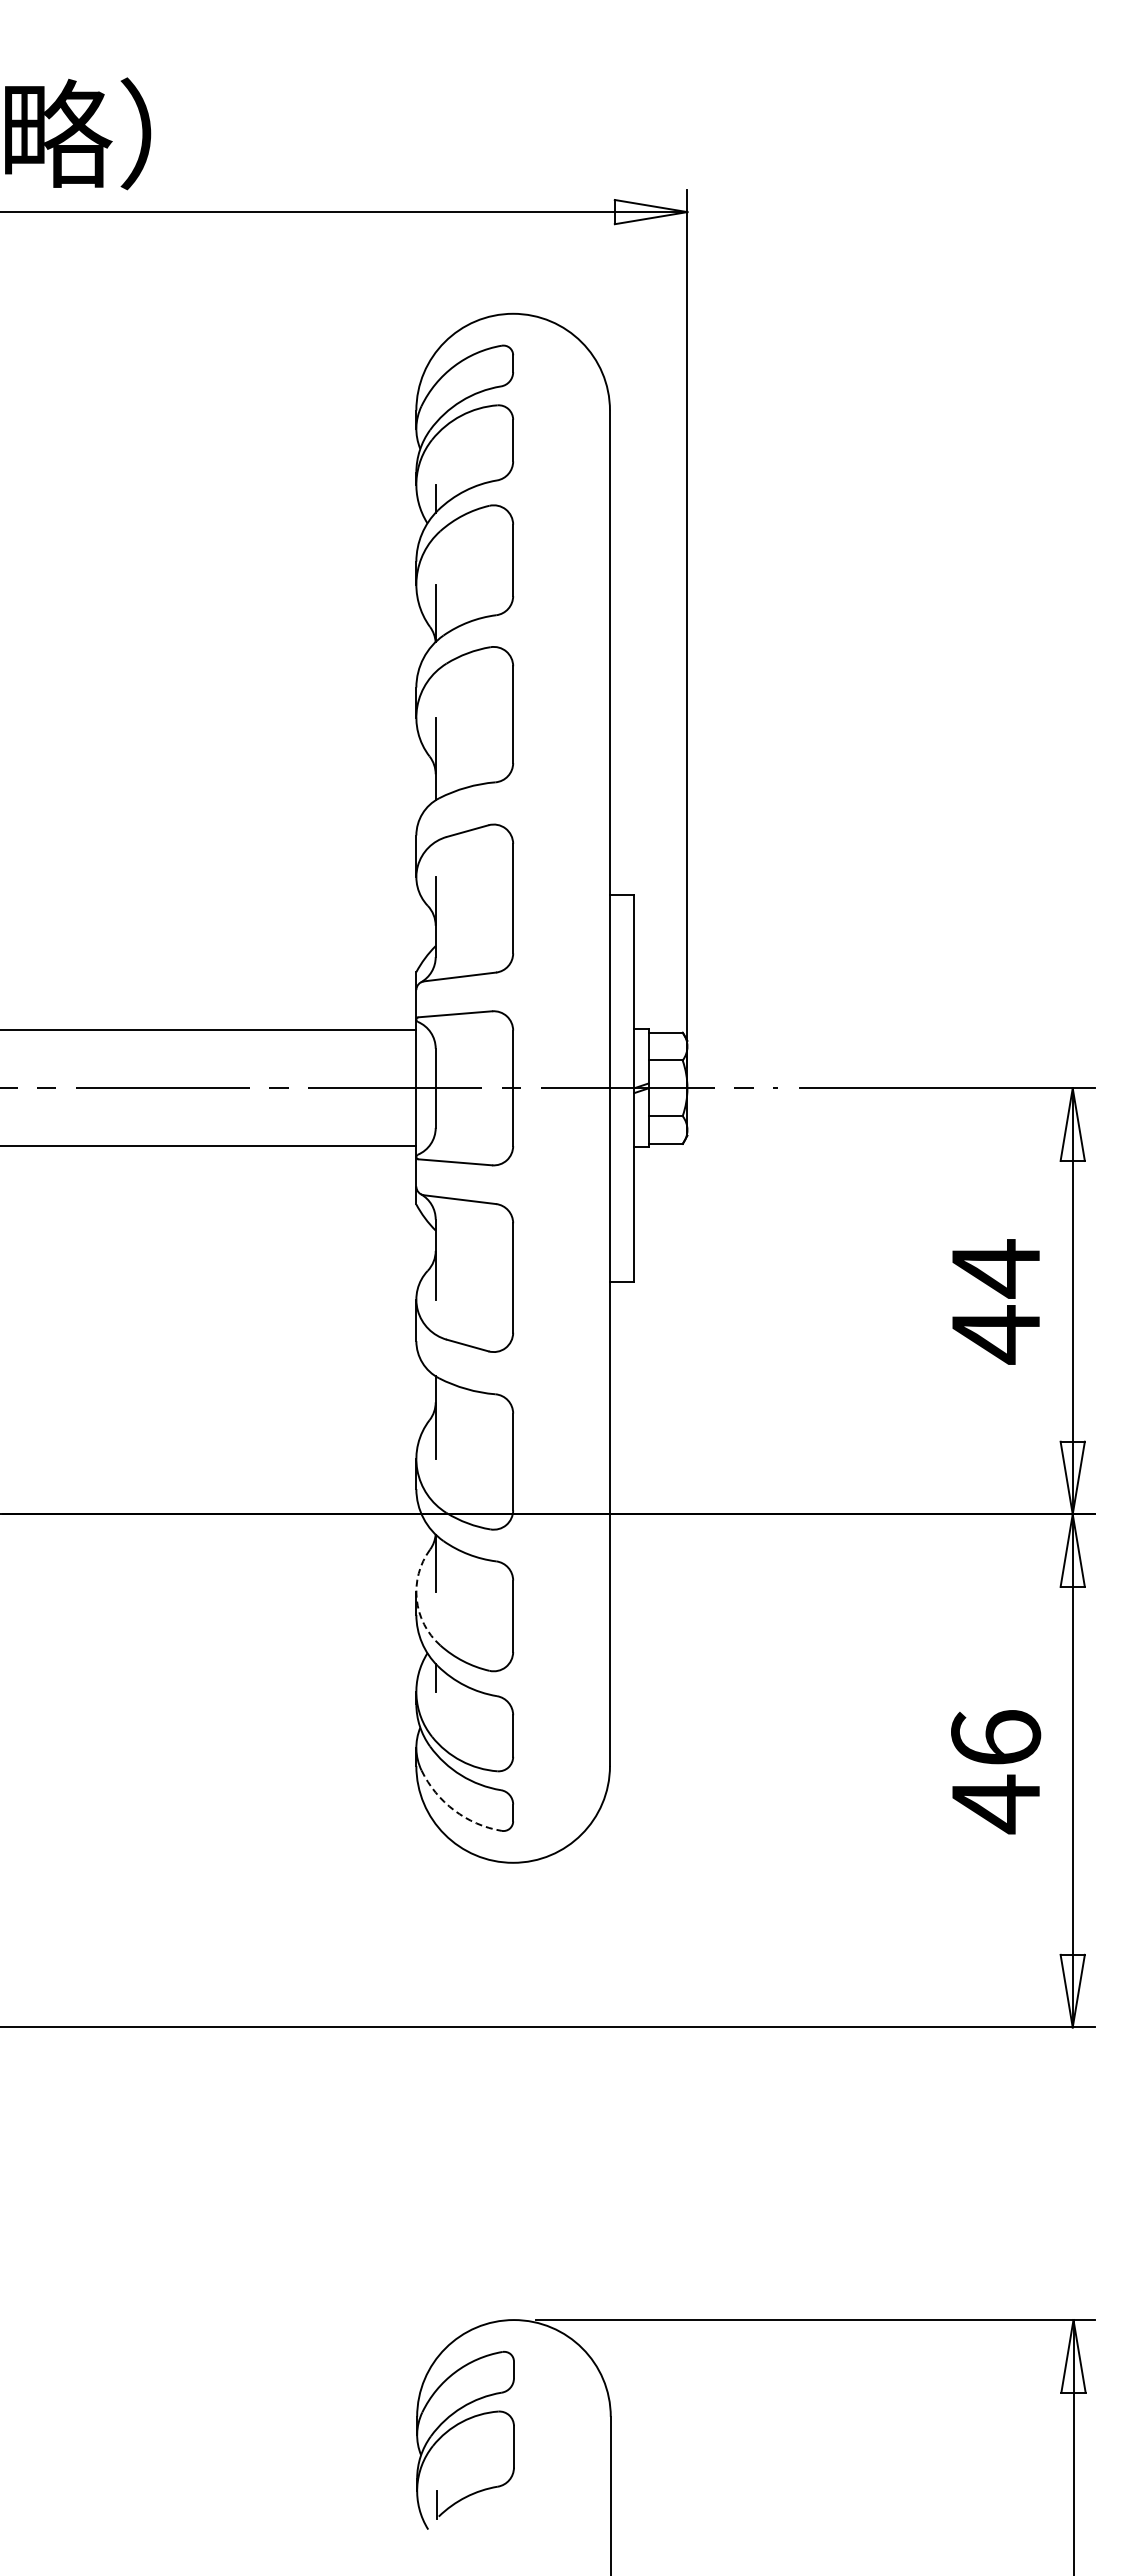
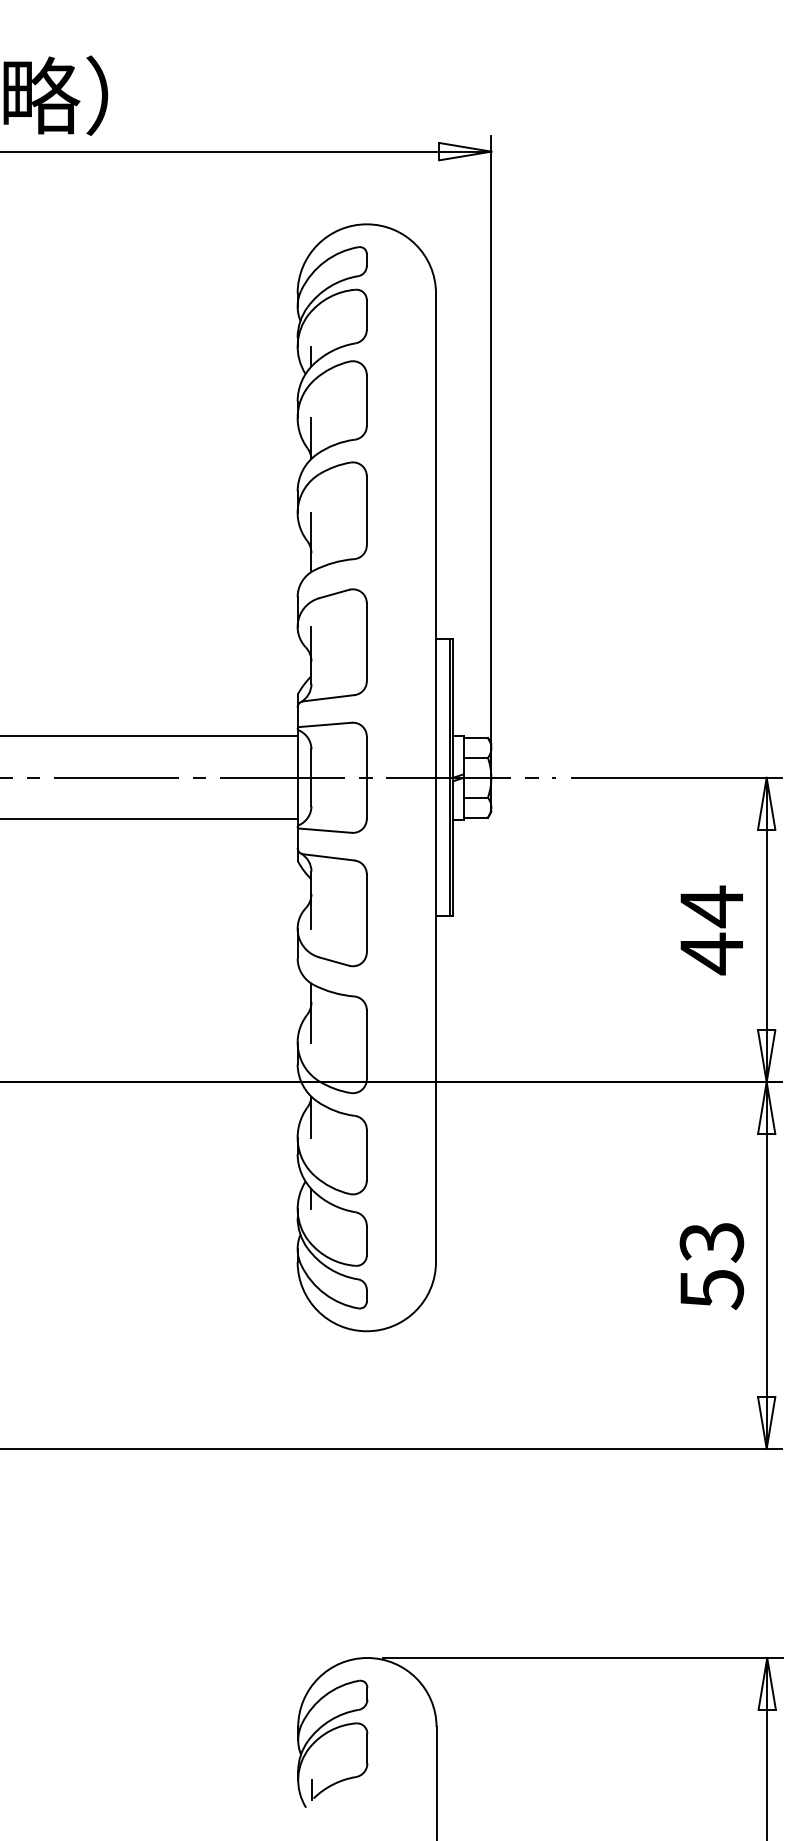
line: (629, 1087) -> (449, 777), added
arc: (416, 1599) -> (297, 1143), dashed -> solid
text: (996, 1772) -> (712, 1266), 46 -> 53
arc: (454, 1810) -> (324, 1293), dashed -> solid

